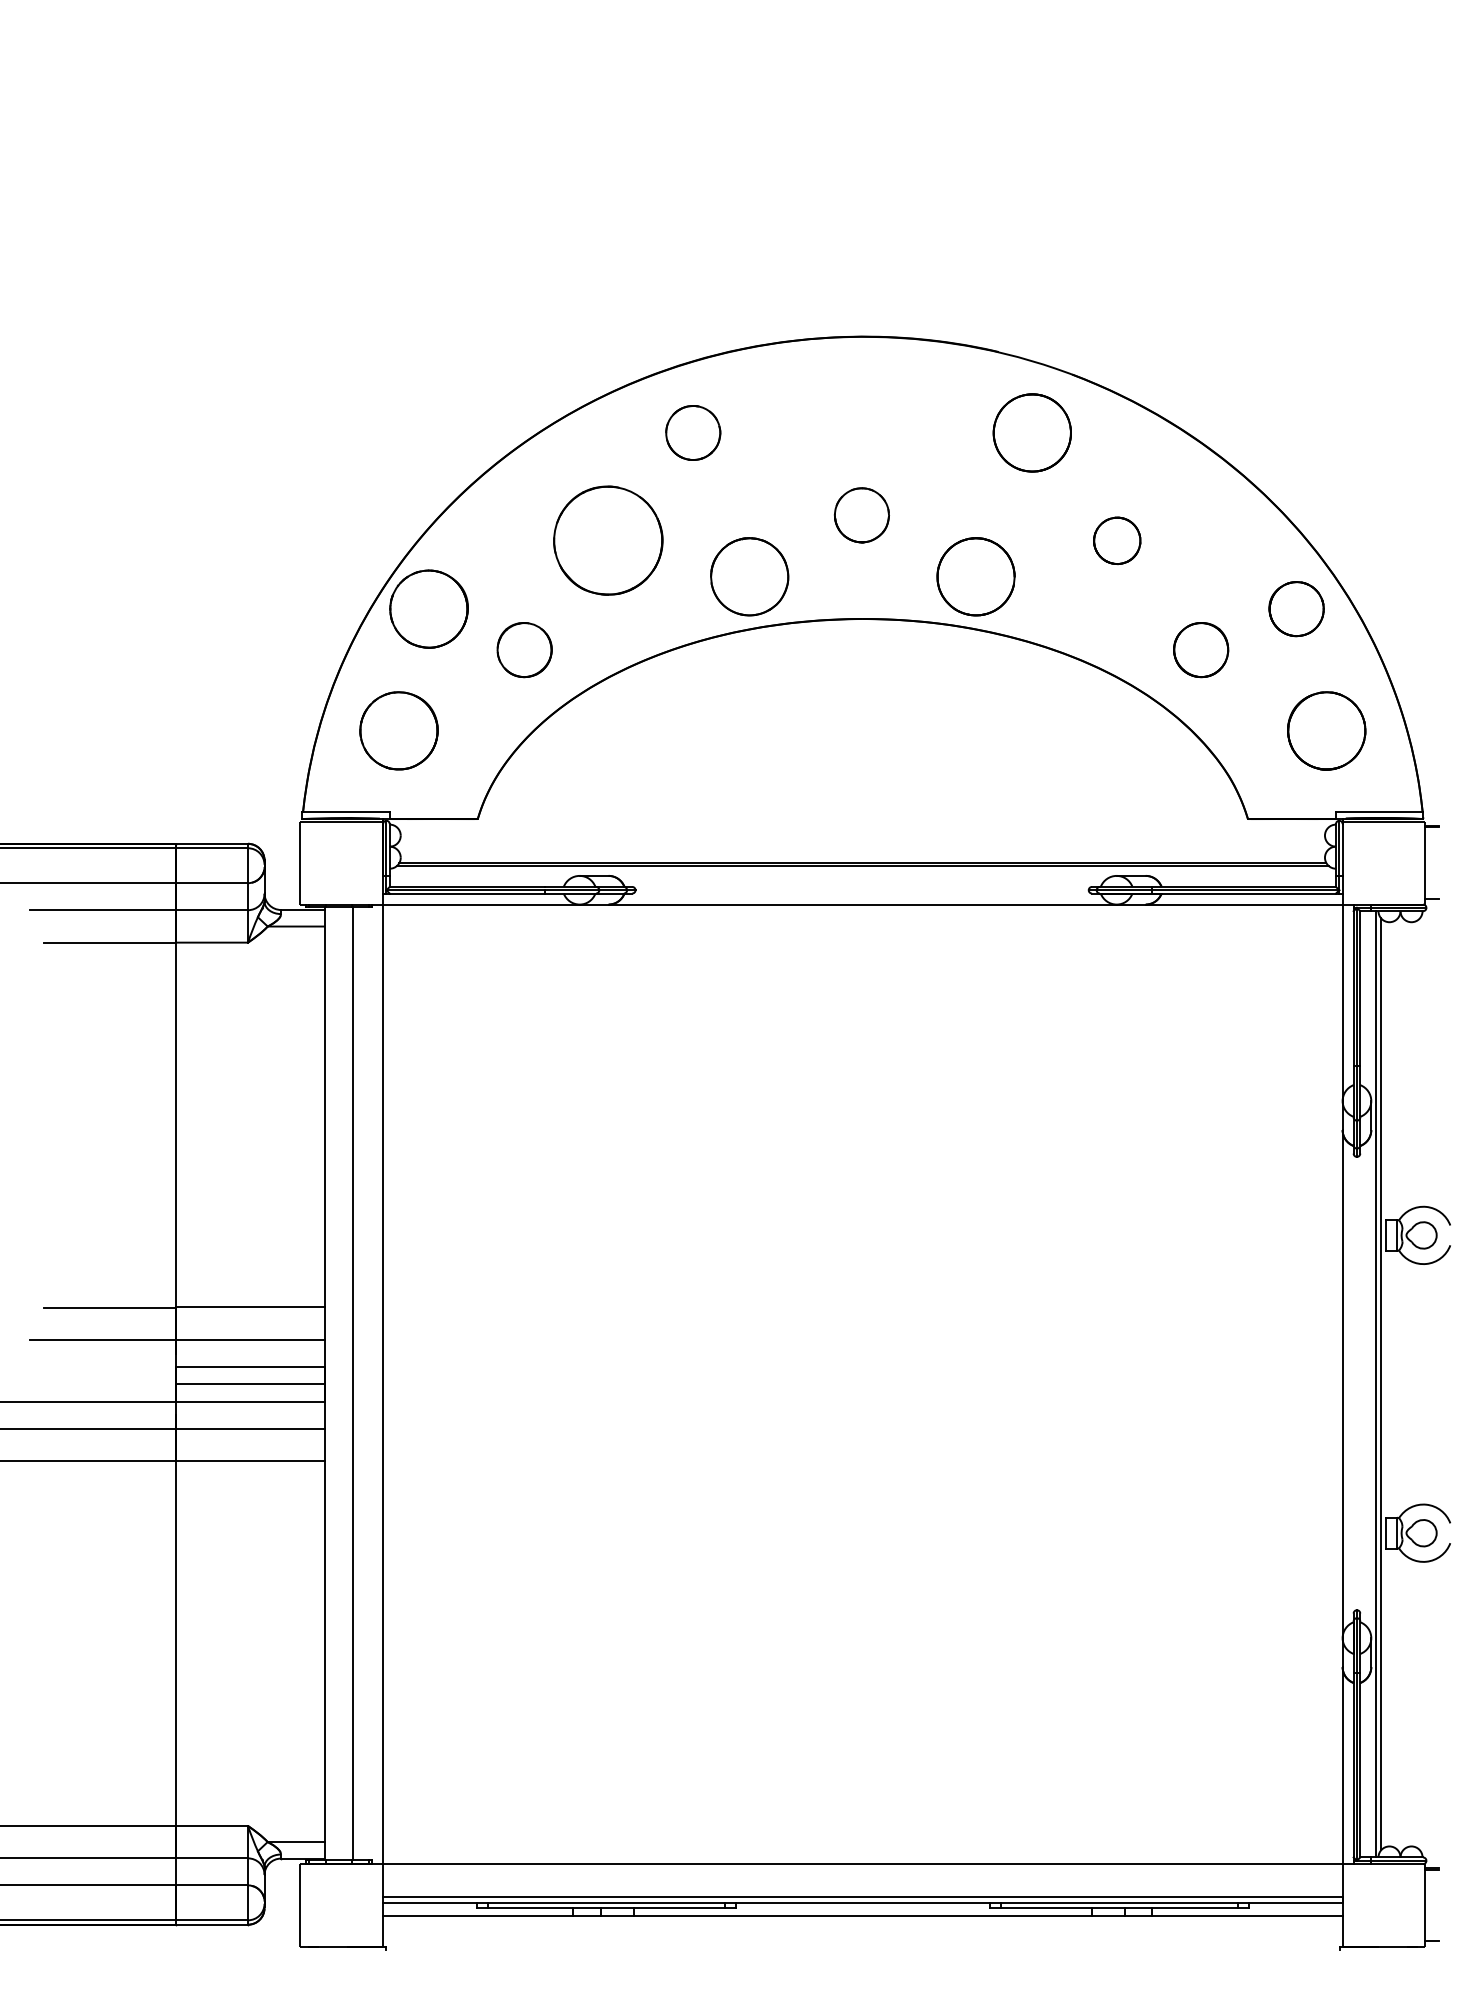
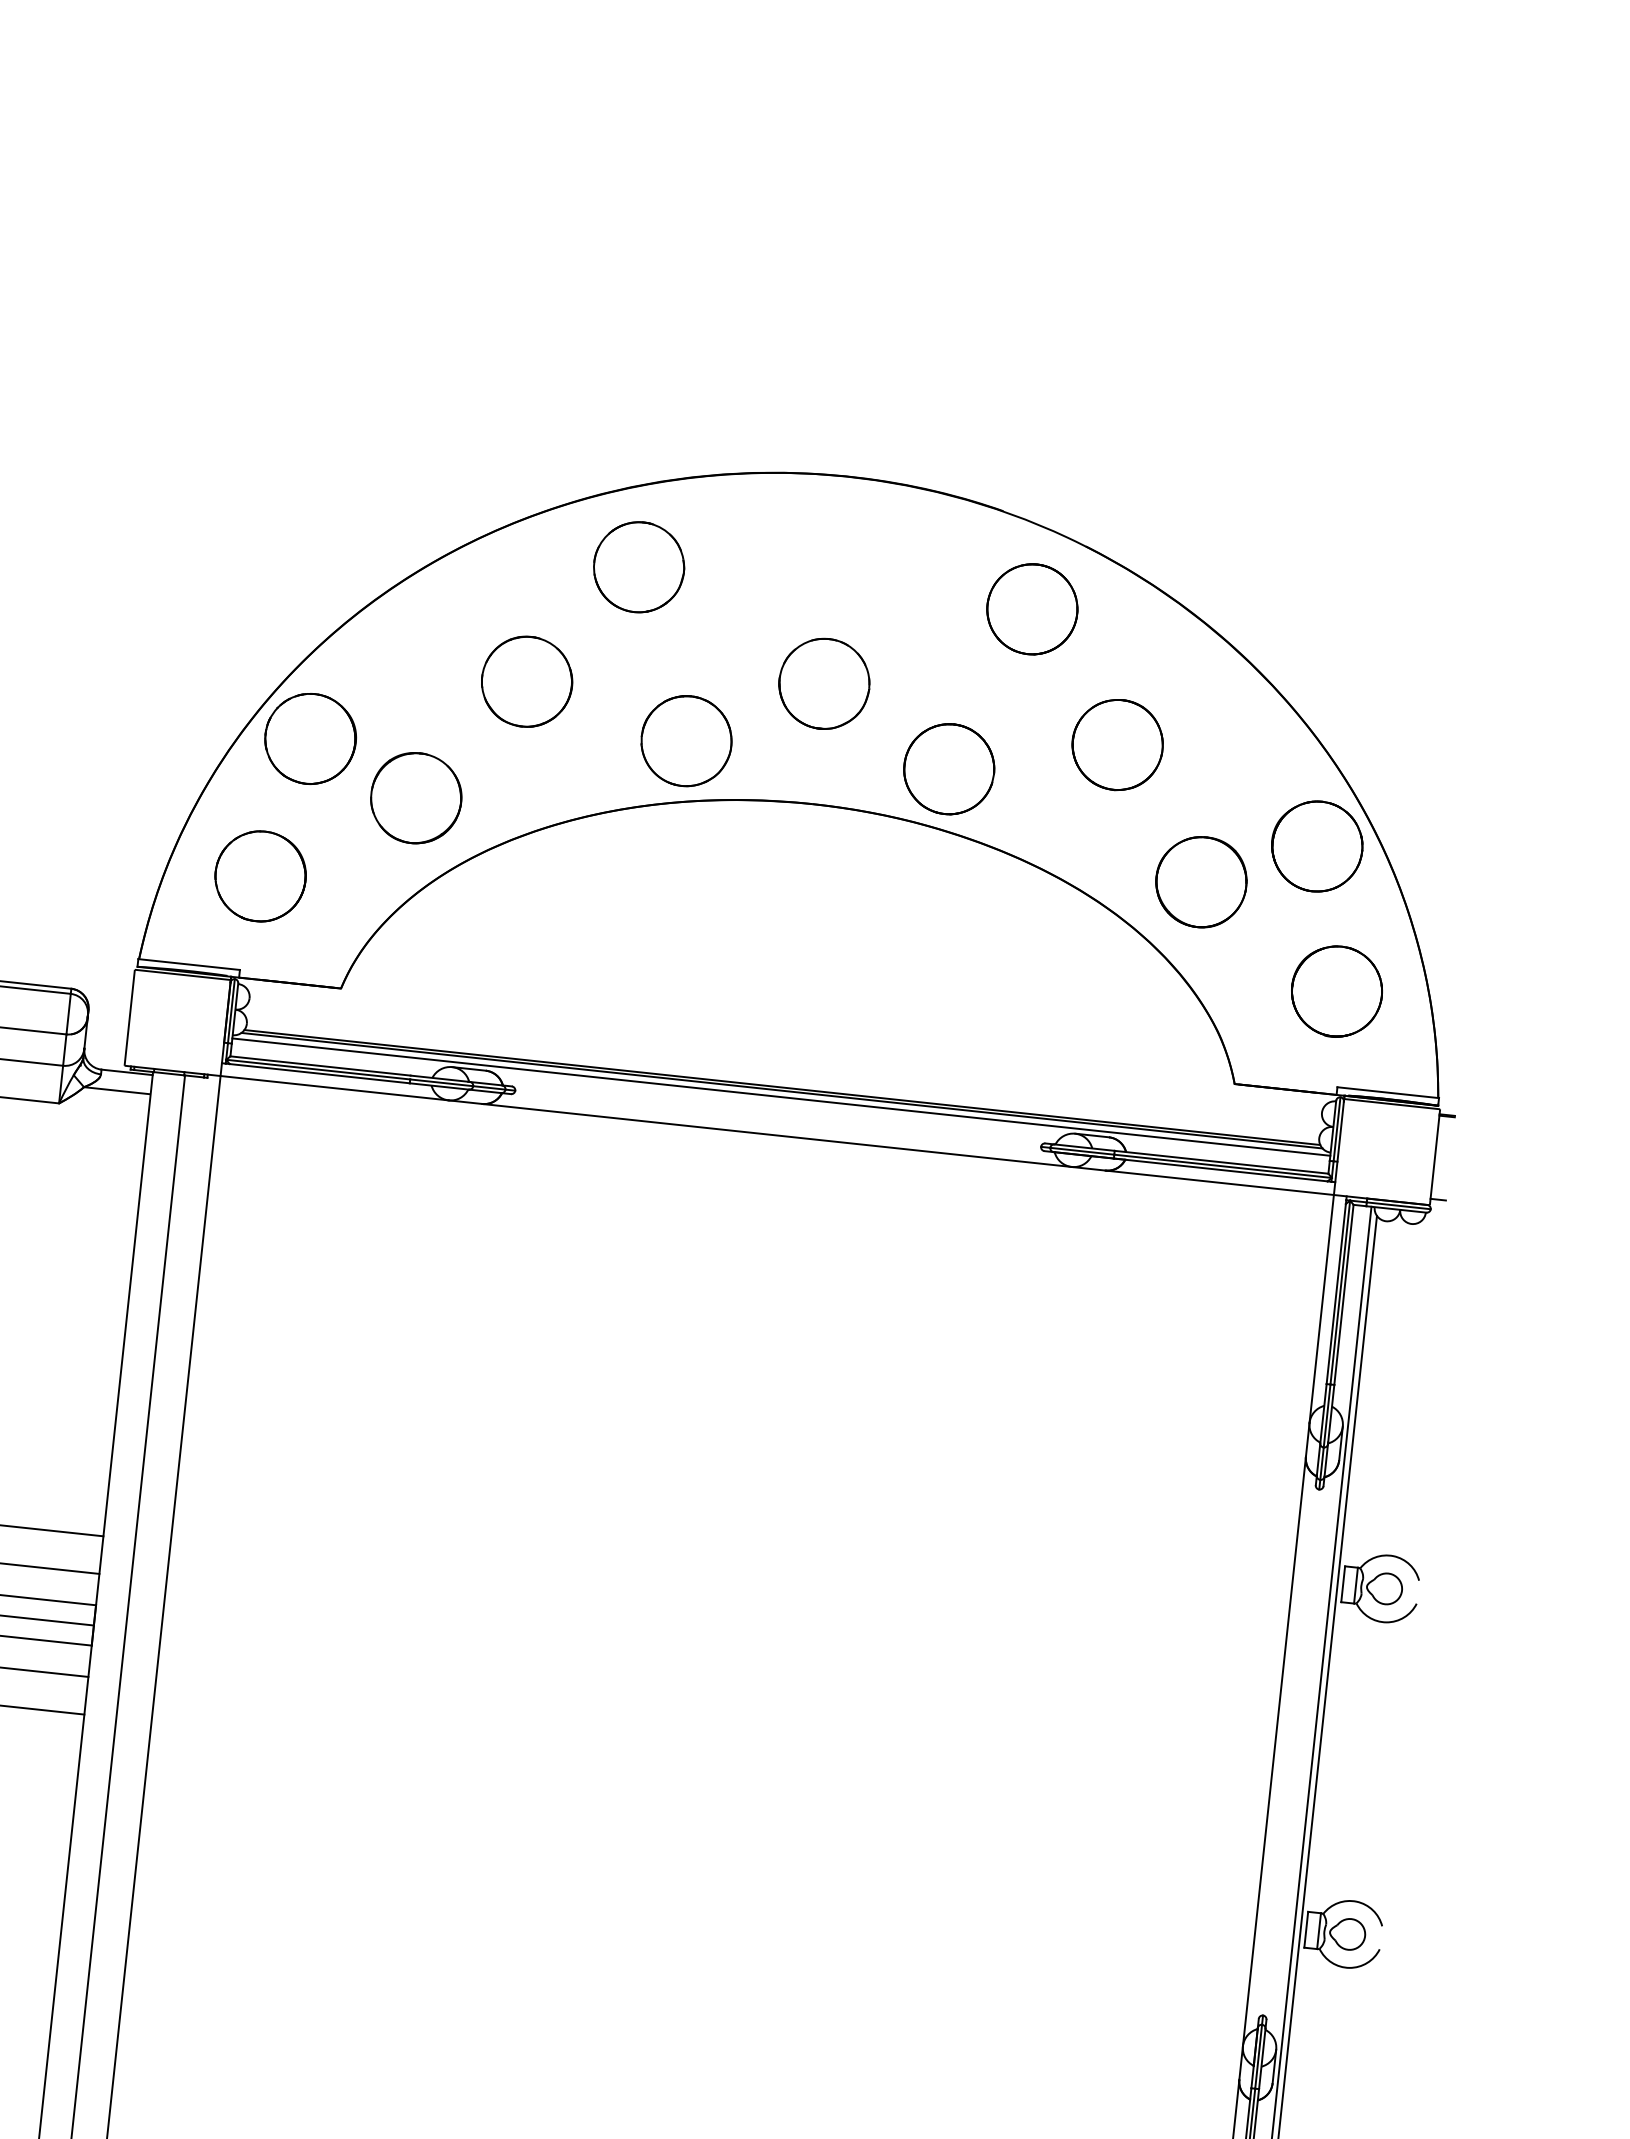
part: (692, 432) -> (638, 566), size x1.43
part: (861, 514) -> (824, 682), size x1.43
part: (608, 540) -> (527, 681), size x0.71
part: (1116, 540) -> (1116, 744), size x1.67
part: (1296, 608) -> (1317, 845), size x1.43
part: (524, 649) -> (416, 797), size x1.43
part: (1200, 649) -> (1200, 881), size x1.43
line: (862, 871) -> (780, 1097), added

